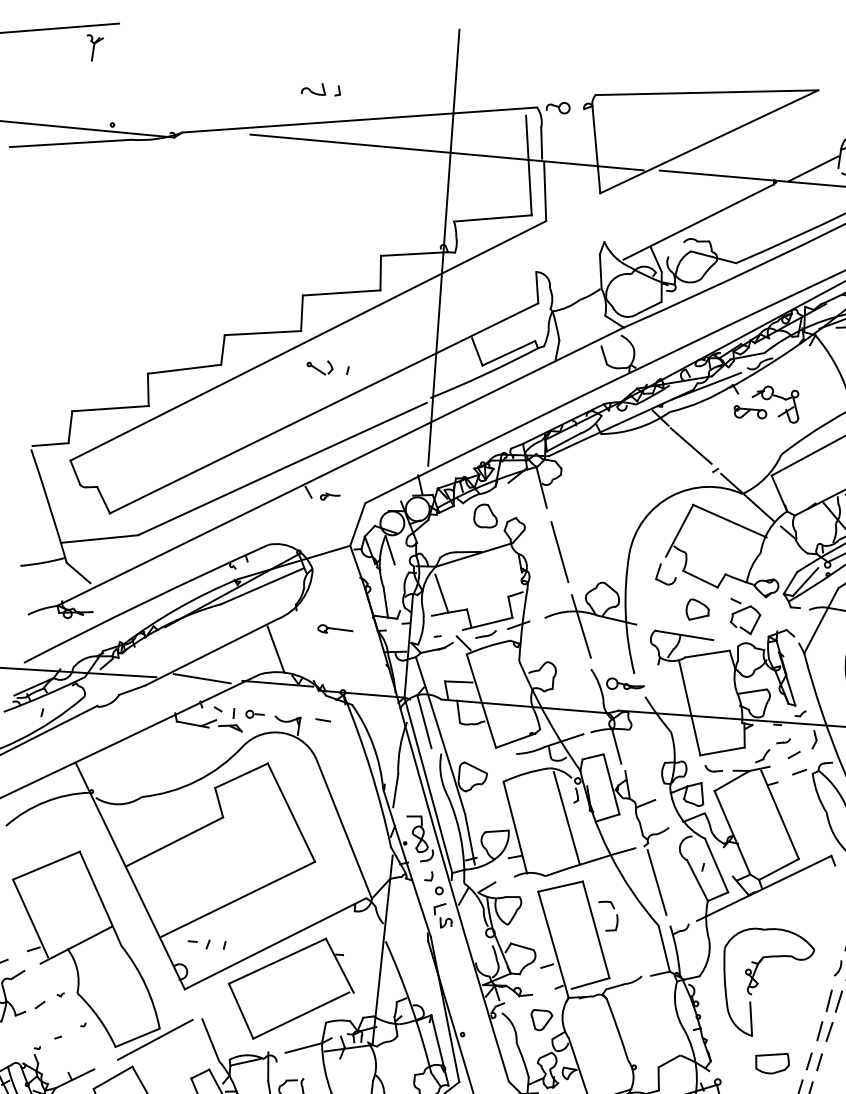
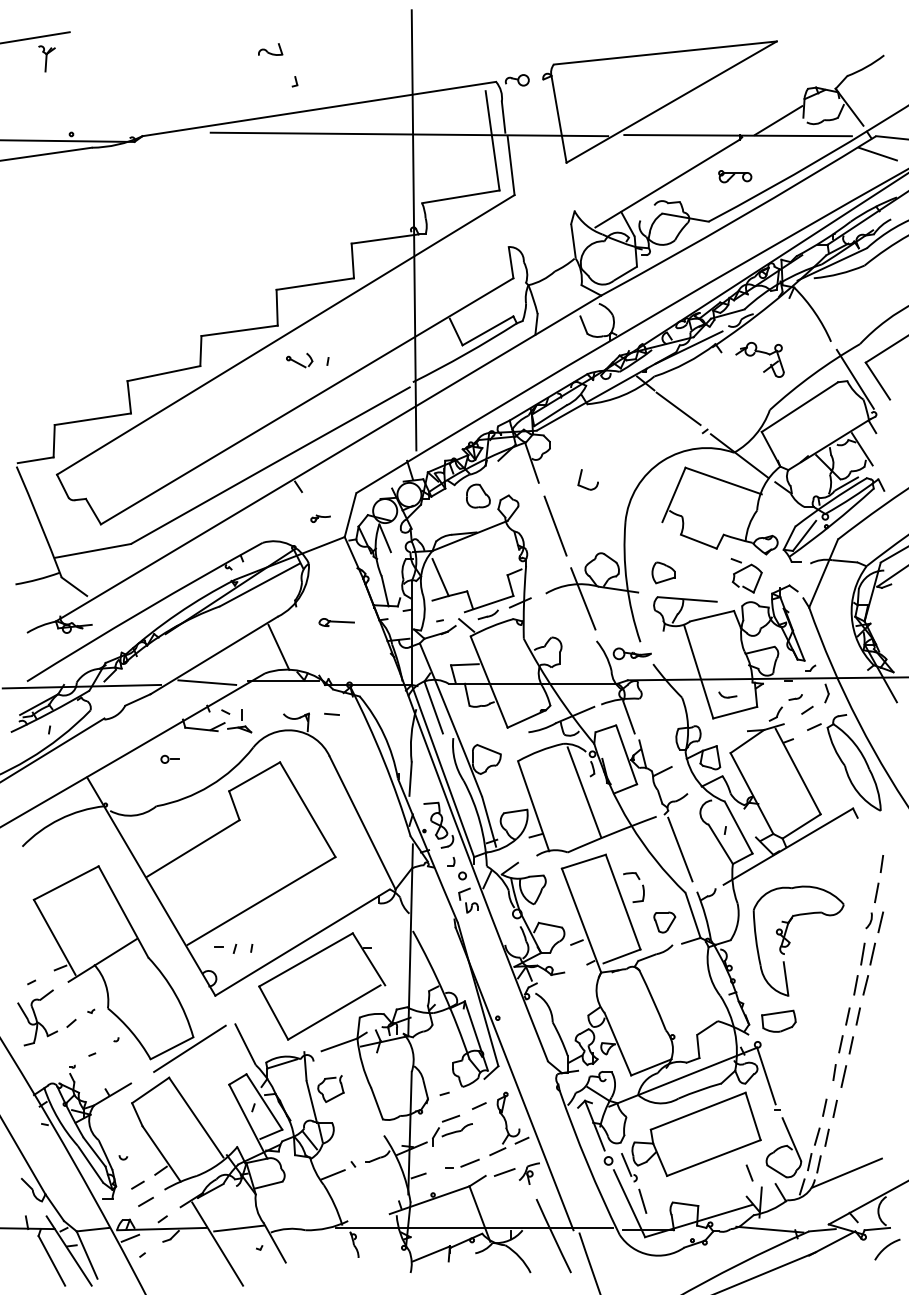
part: (313, 88) -> (270, 49), moved
part: (750, 412) -> (735, 176), moved
part: (330, 496) -> (320, 518), moved
part: (659, 571) -> (581, 477), moved
part: (697, 609) -> (663, 572), moved
part: (254, 713) -> (169, 758), moved
part: (713, 768) -> (727, 694), moved
part: (541, 1020) -> (664, 922), moved
part: (771, 1062) -> (778, 1020), moved

